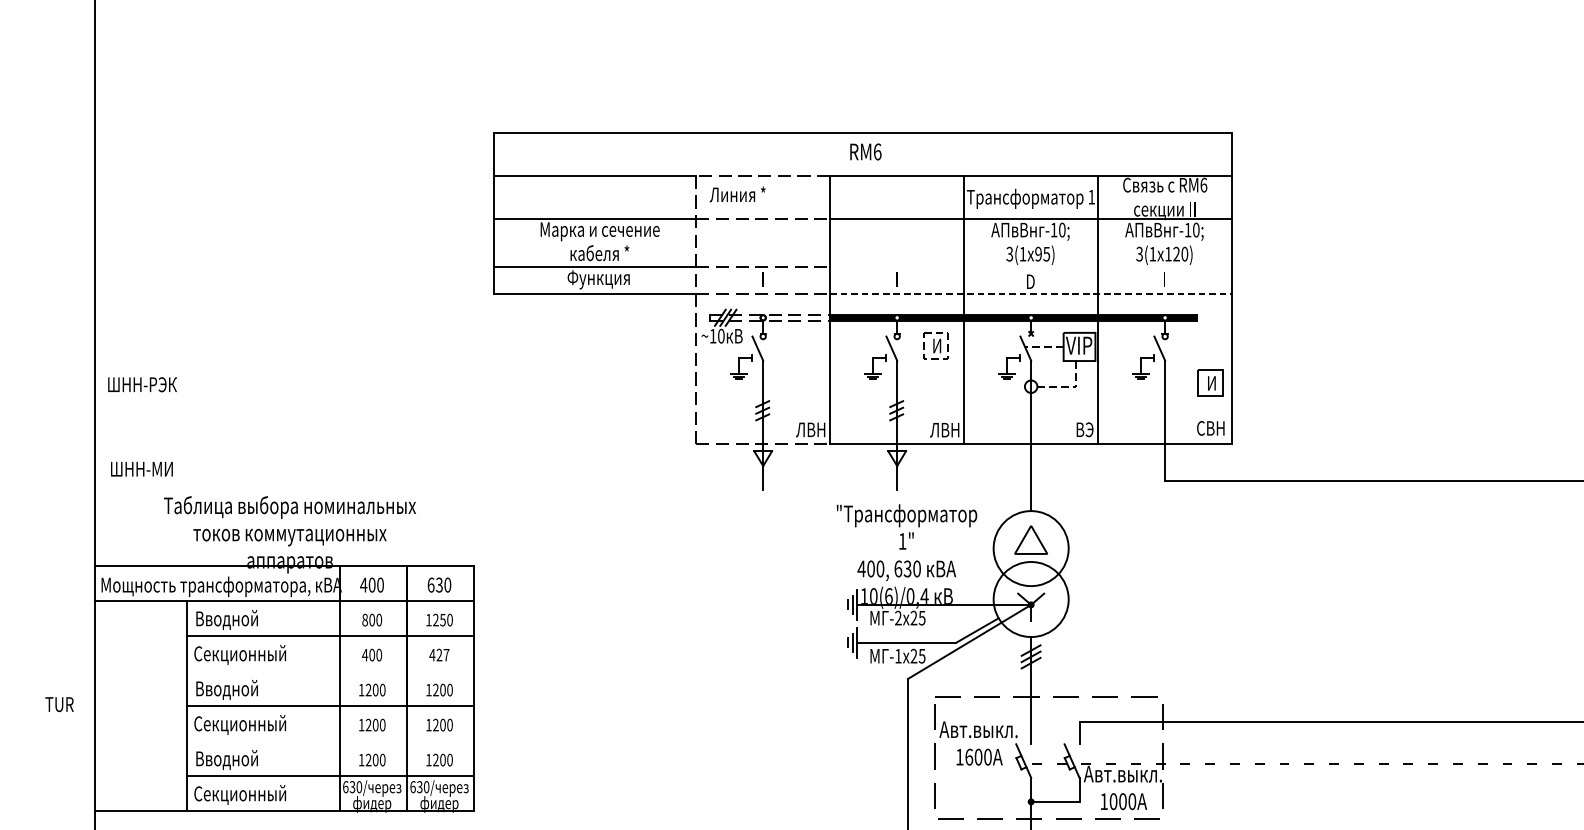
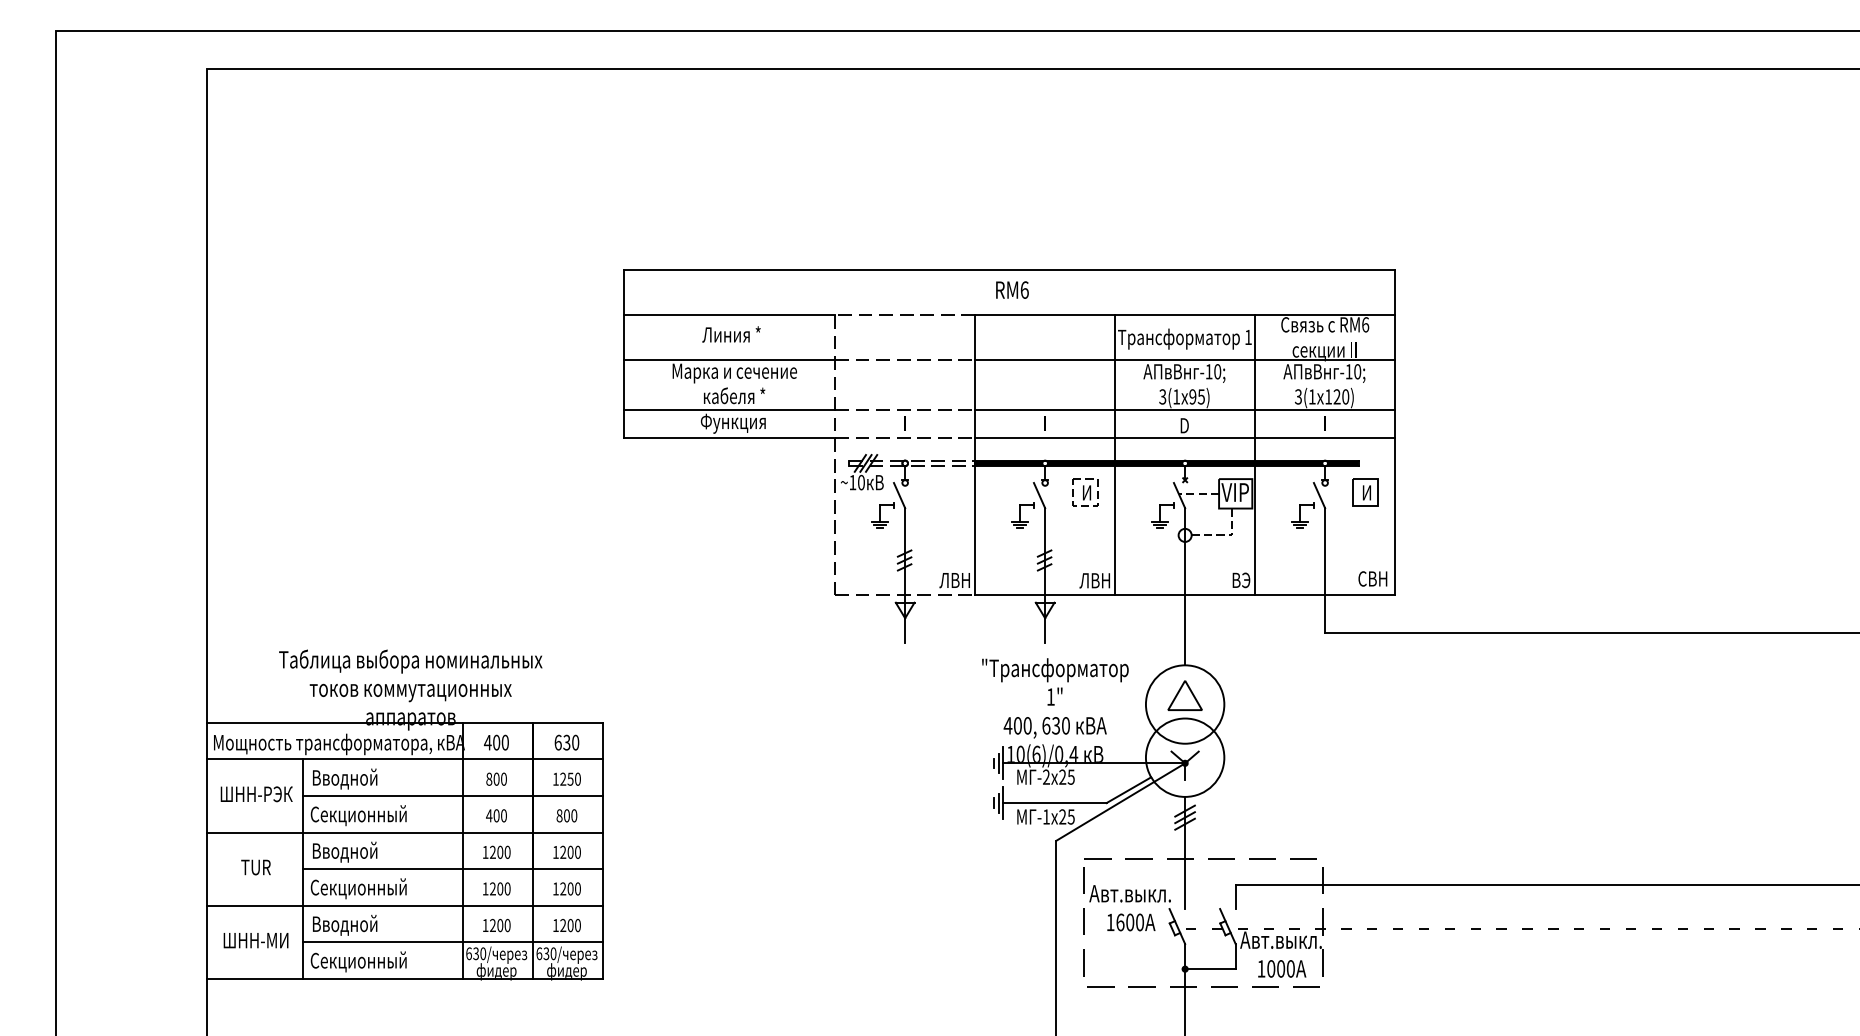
text: (737, 194) -> (731, 334), moved
line: (1031, 267) -> (1185, 410), added
line: (1031, 293) -> (1185, 438), dashed -> solid
part: (1210, 382) -> (1365, 492), moved
text: (142, 384) -> (256, 794), moved
text: (141, 469) -> (255, 940), moved
text: (439, 654) -> (566, 815), 427 -> 800
line: (284, 671) -> (404, 832), added
text: (59, 704) -> (255, 867), moved
line: (284, 740) -> (404, 905), added

